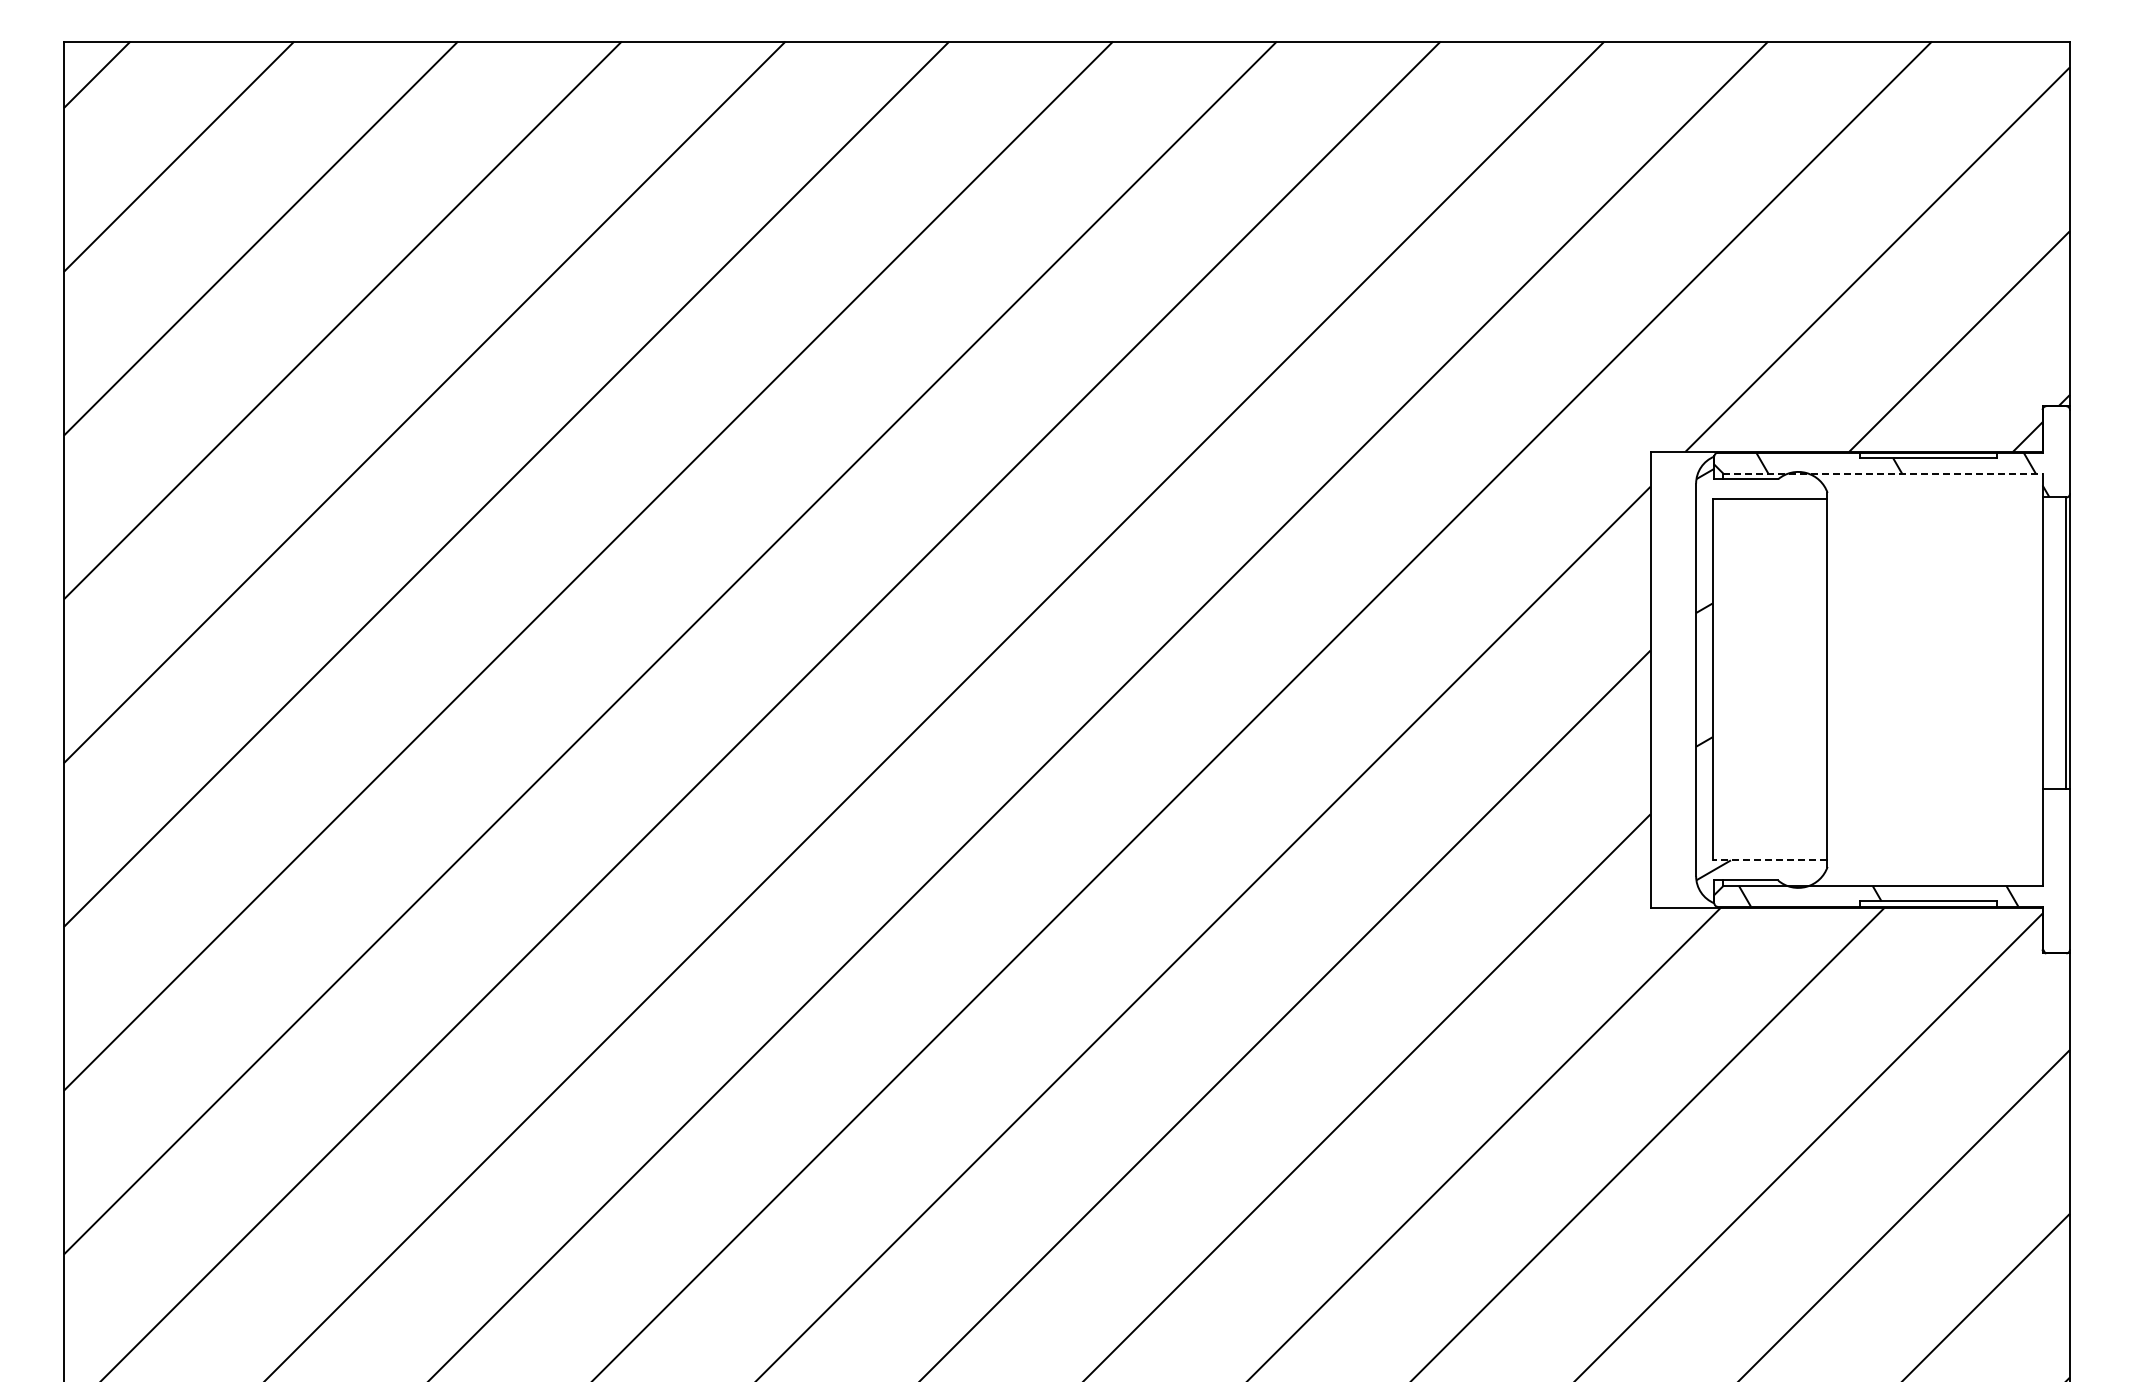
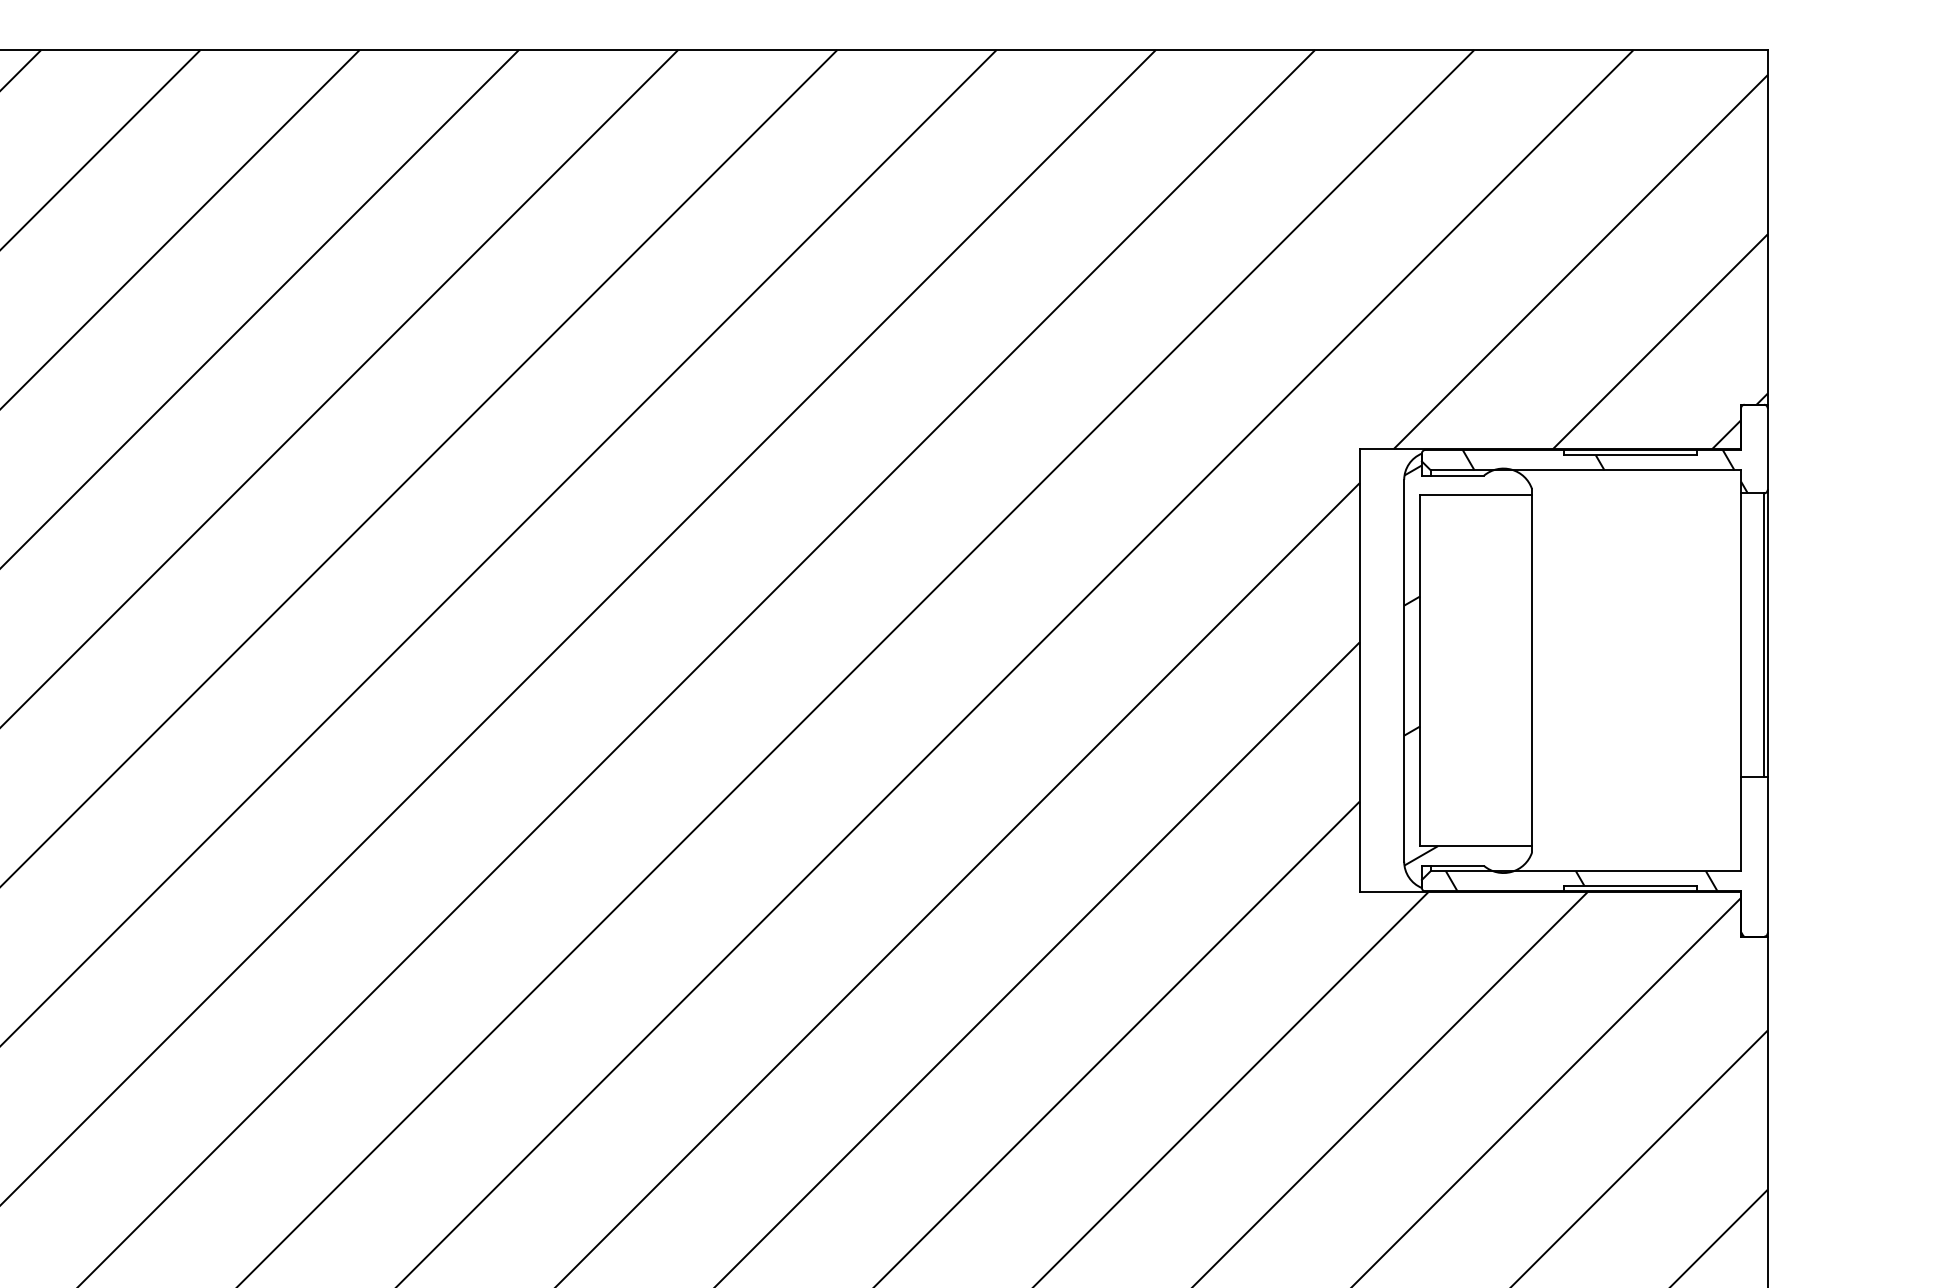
line: (1883, 473) -> (1586, 470), dashed -> solid
line: (1769, 860) -> (1475, 846), dashed -> solid

